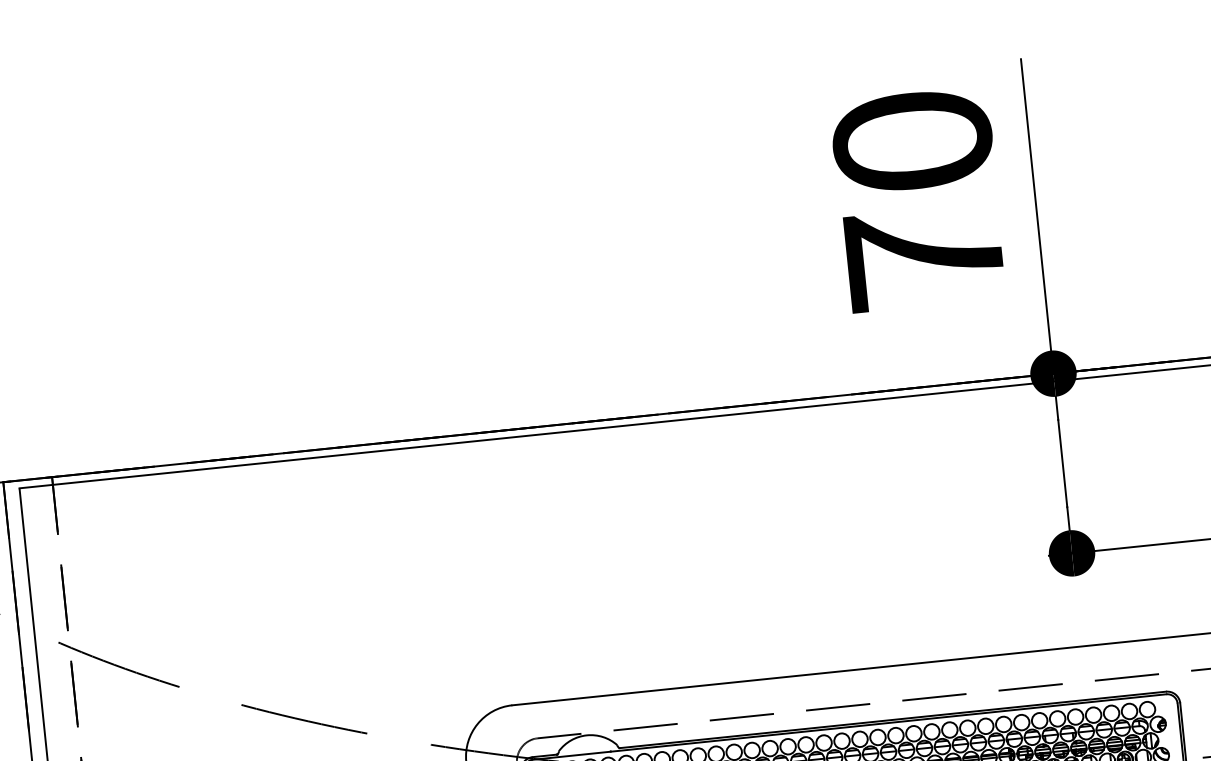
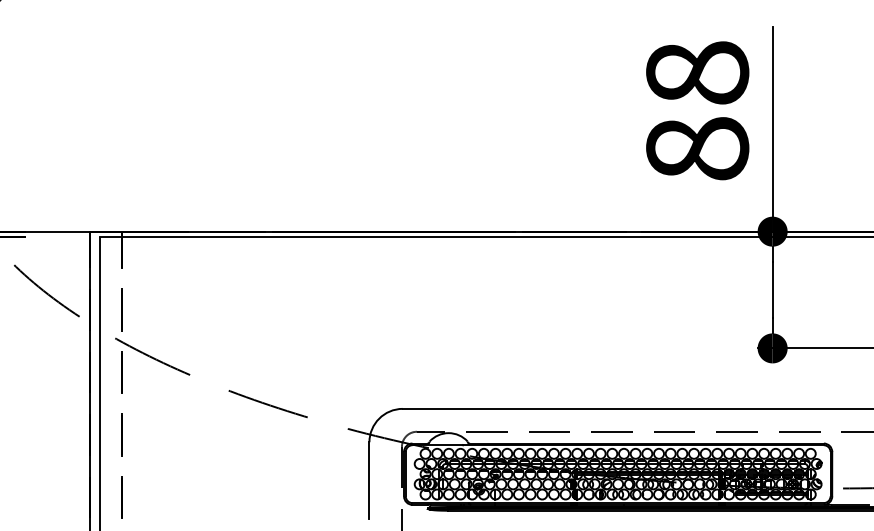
text: (918, 199) -> (697, 110), 70 -> 88

